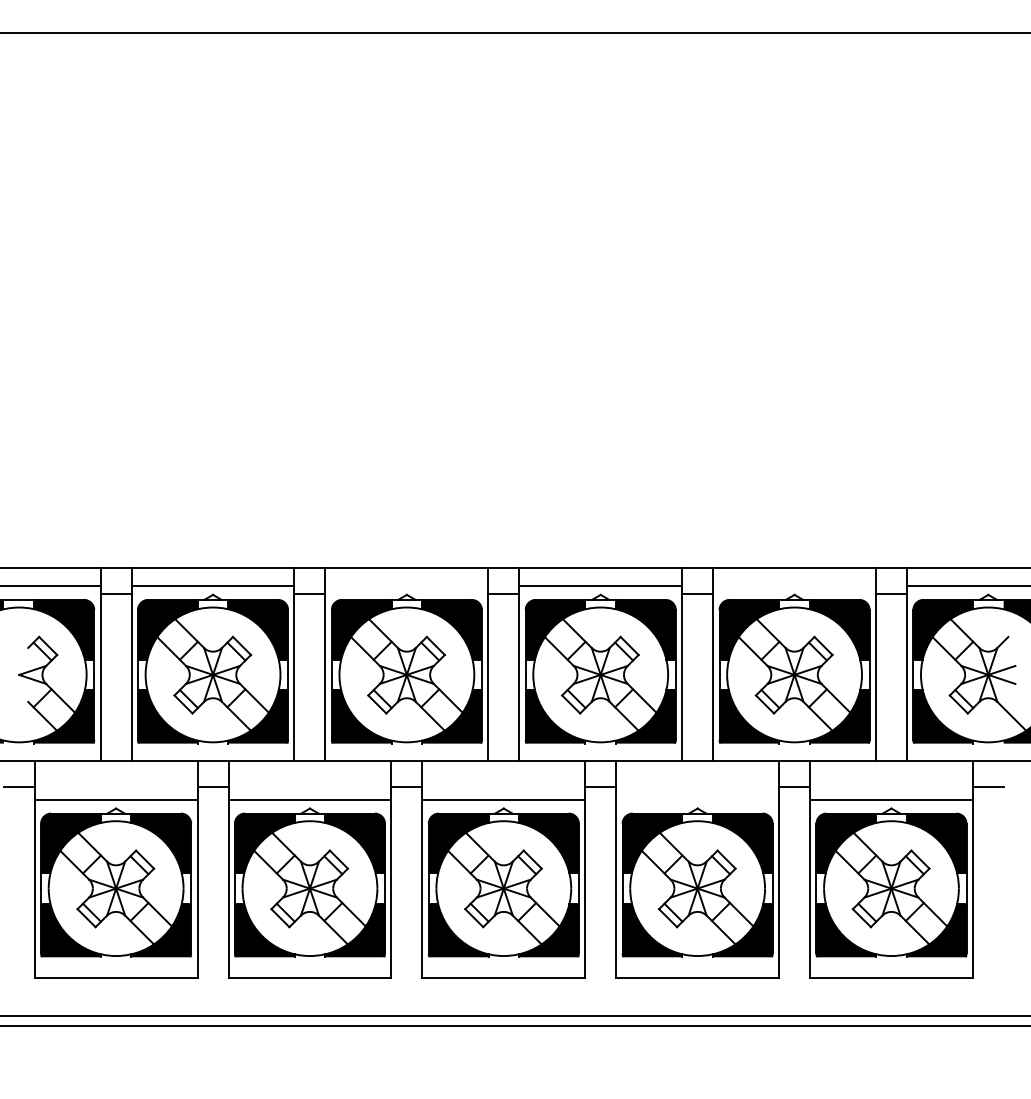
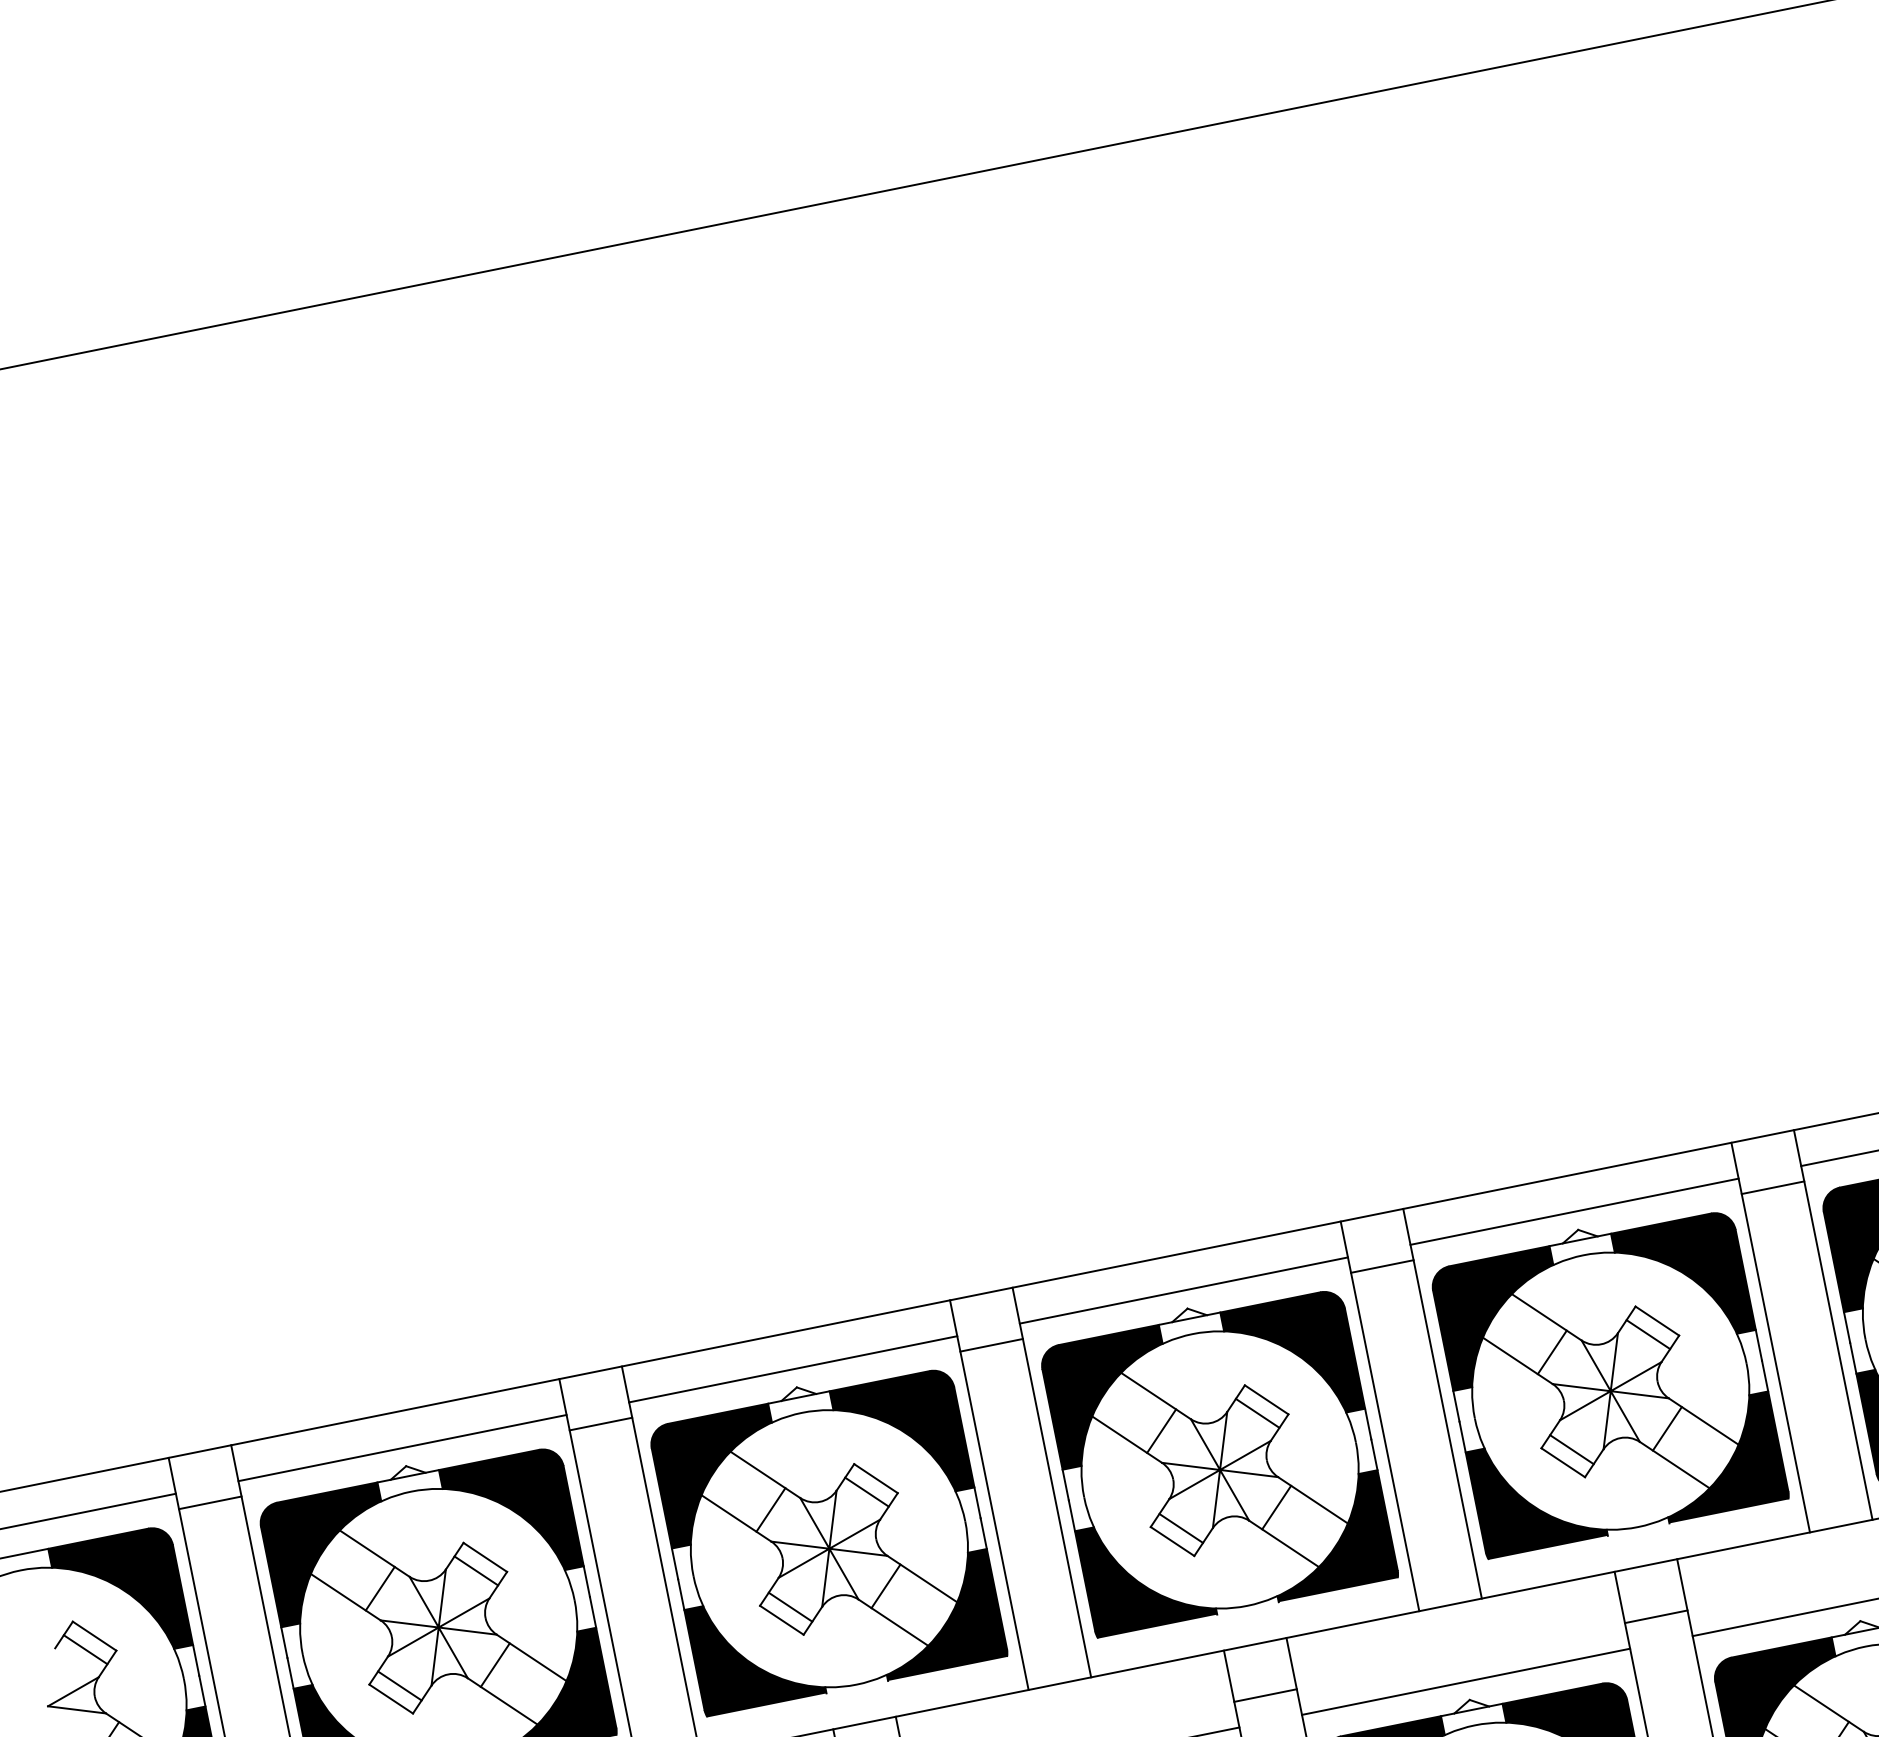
line: (406, 585) -> (792, 1368), added
line: (794, 585) -> (1574, 1210), added
line: (697, 799) -> (1465, 1681), added

